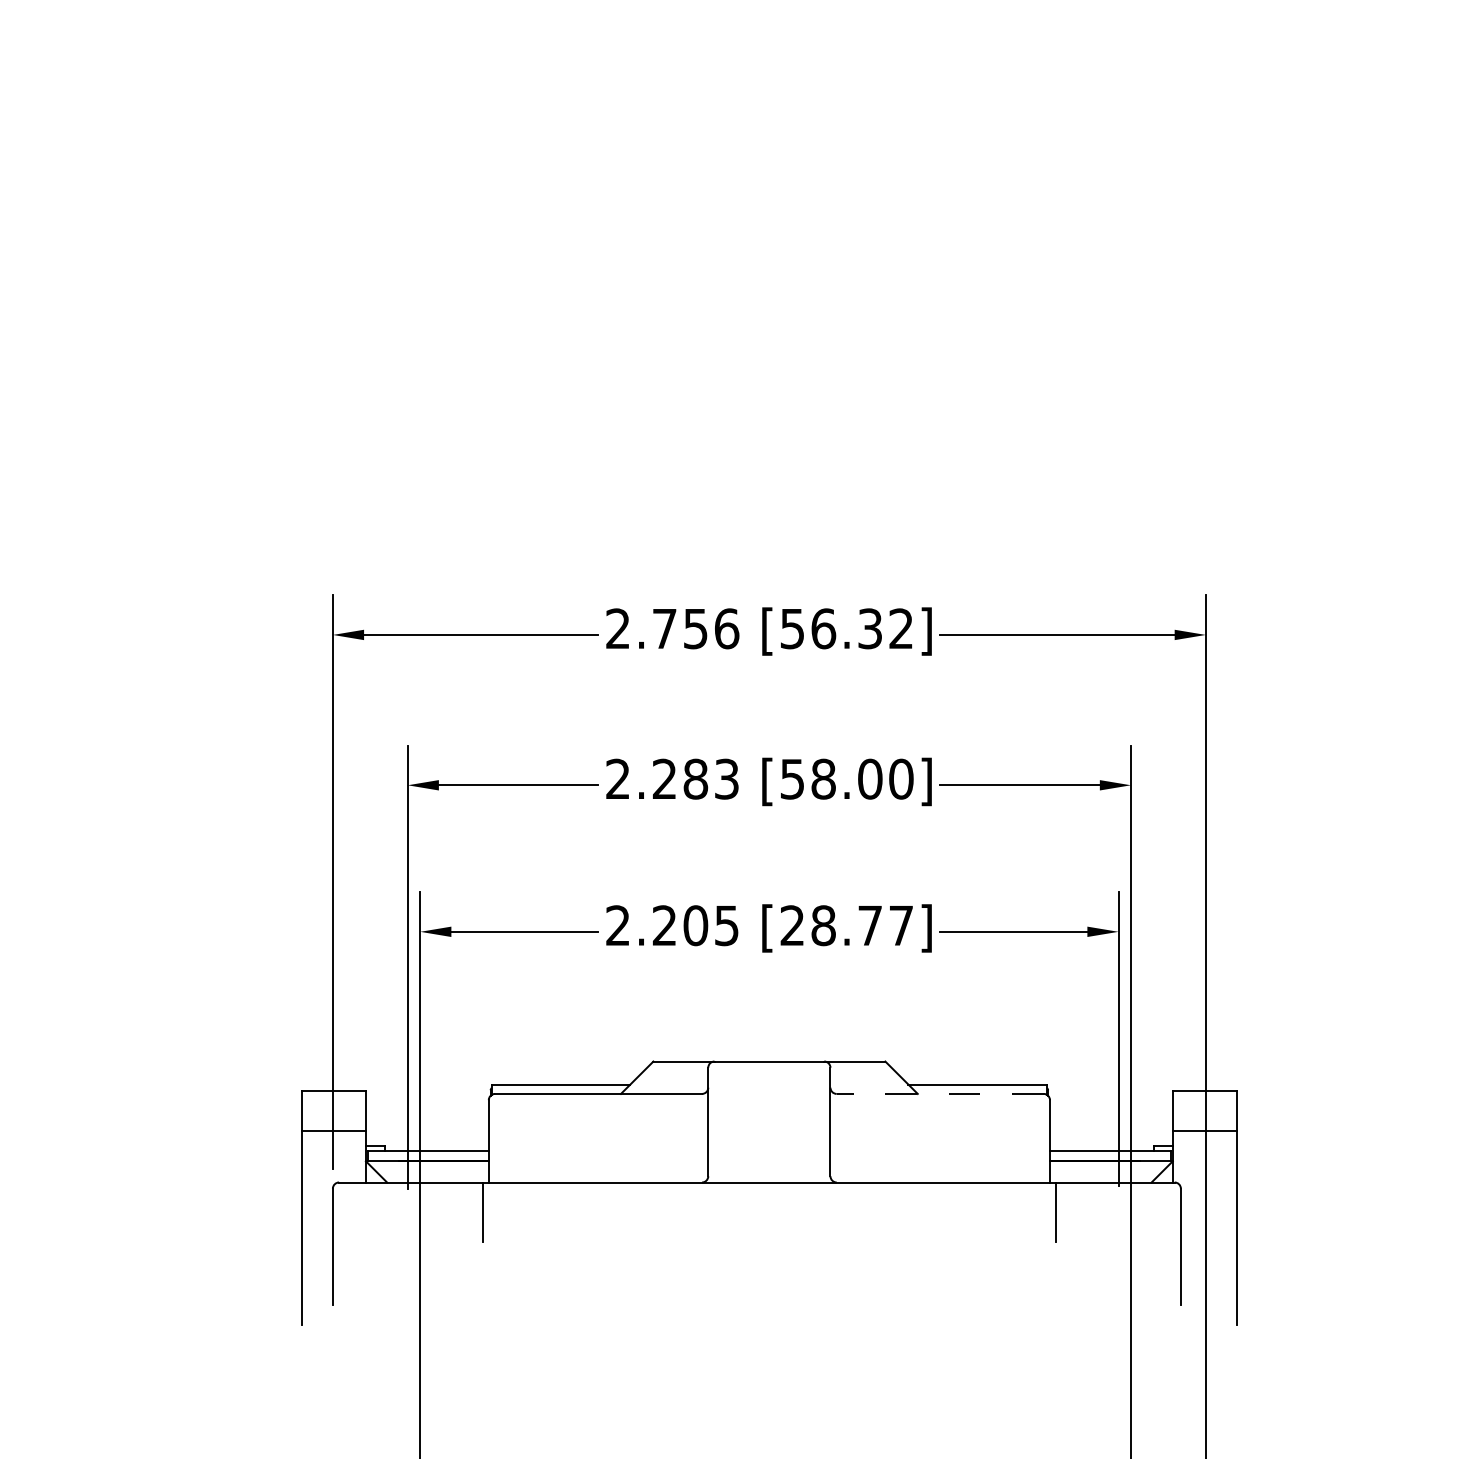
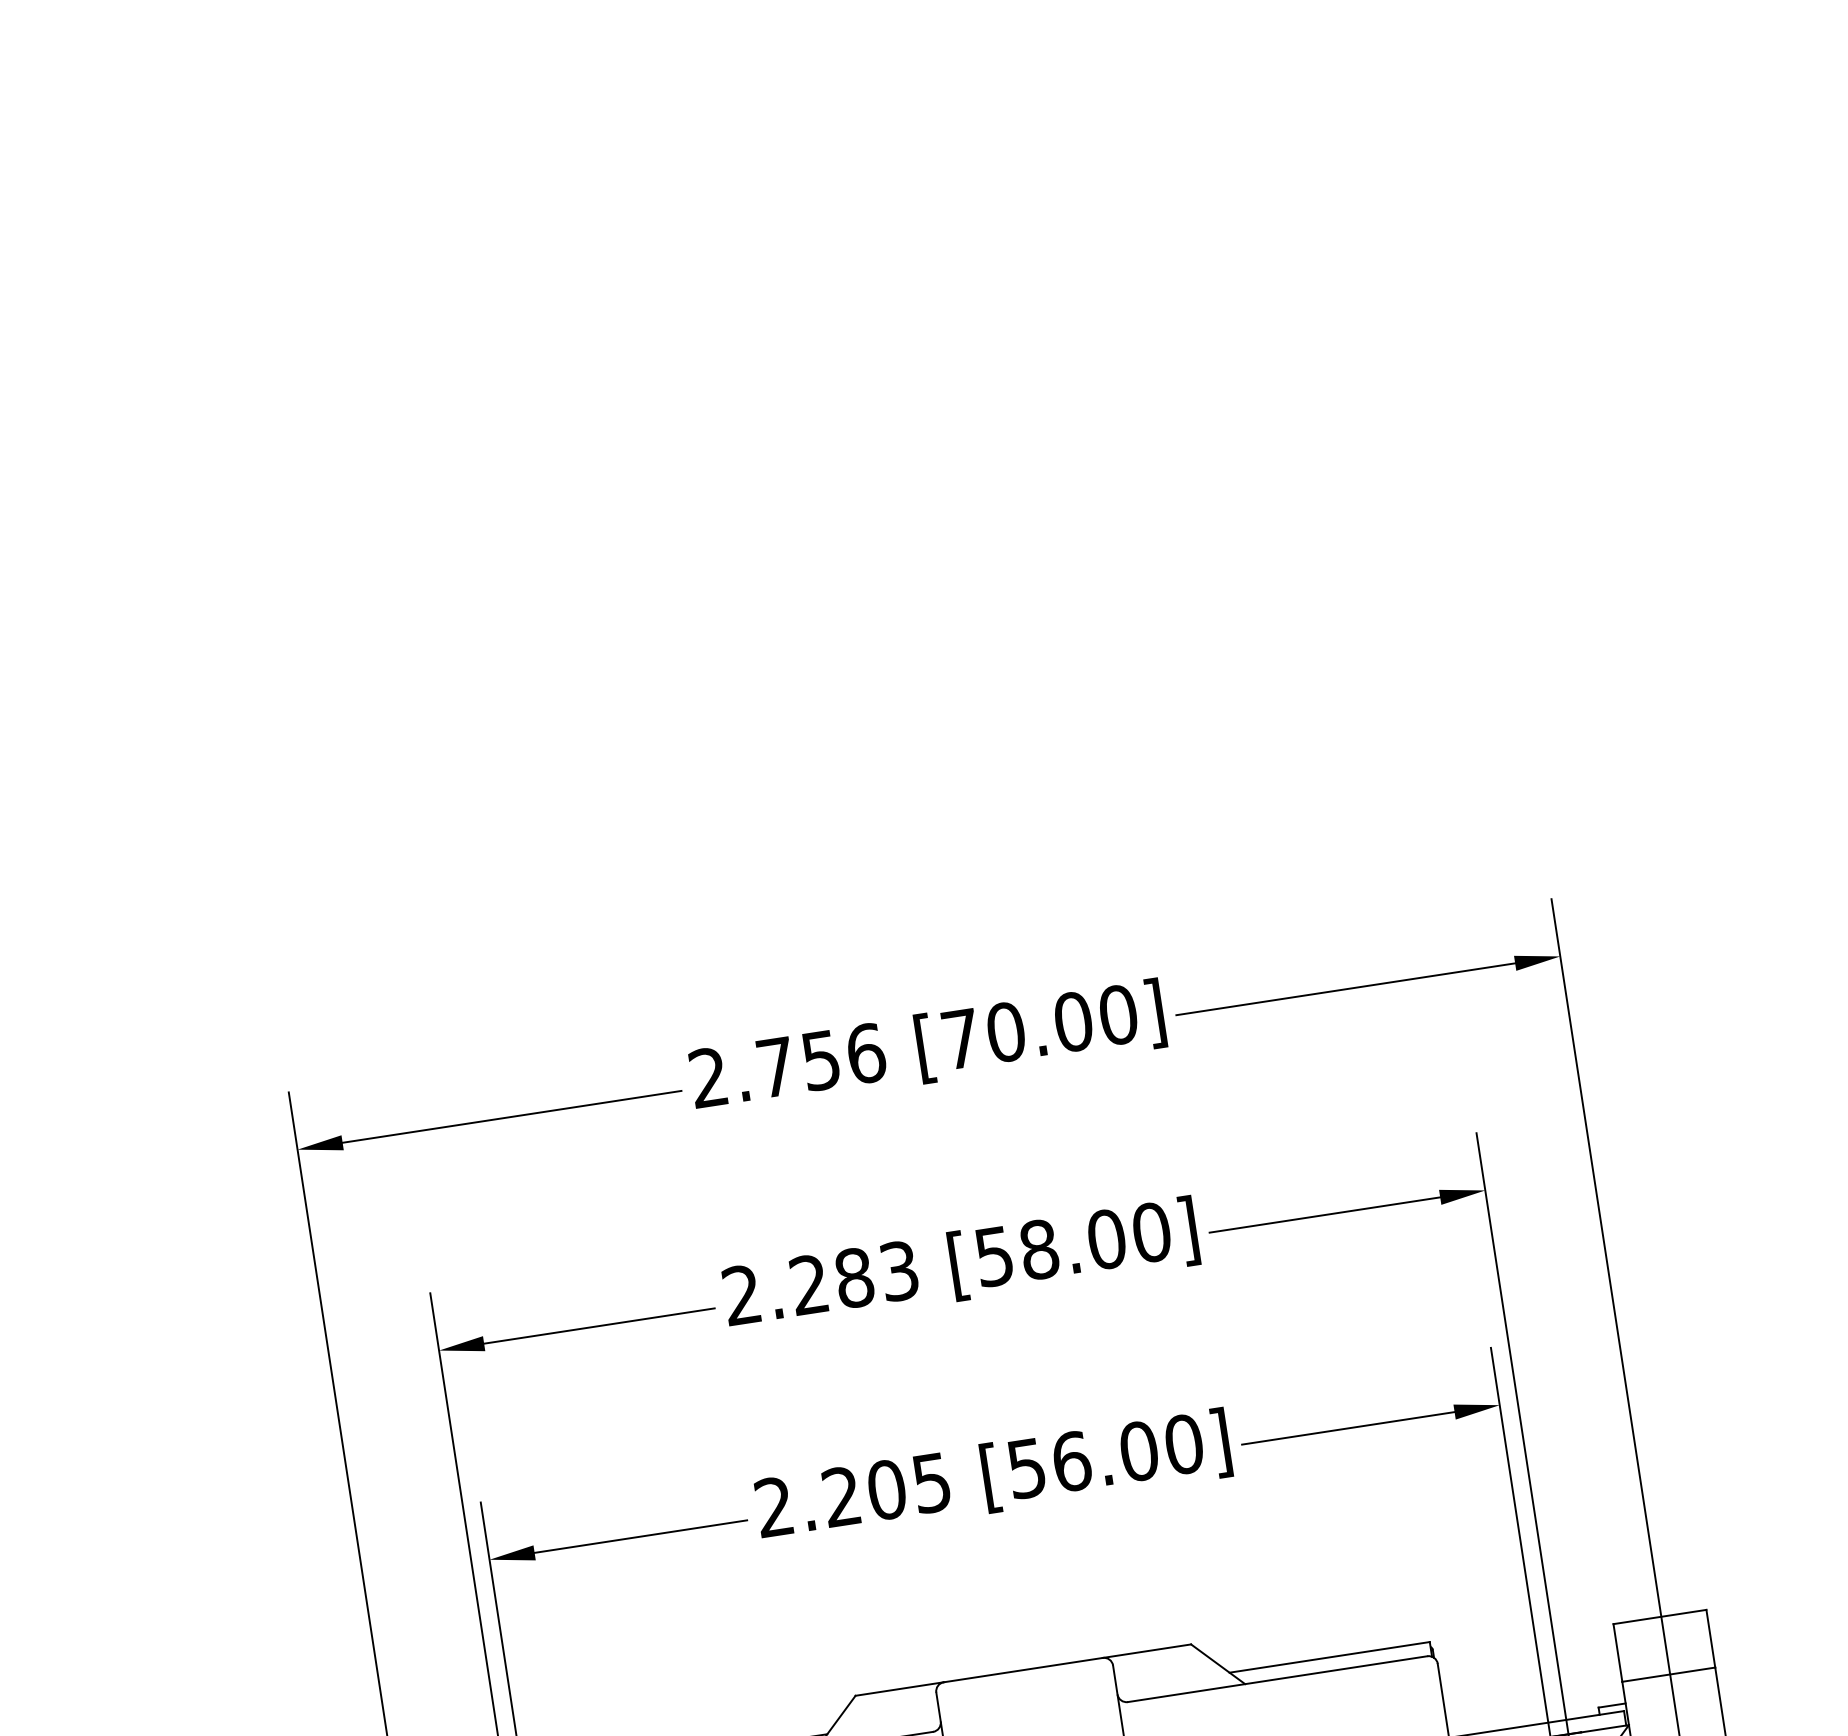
text: (847, 628) -> (1040, 1026), [56.32] -> [70.00]
text: (846, 925) -> (1104, 1456), [28.77] -> [56.00]
line: (940, 1093) -> (1277, 1678), dashed -> solid

